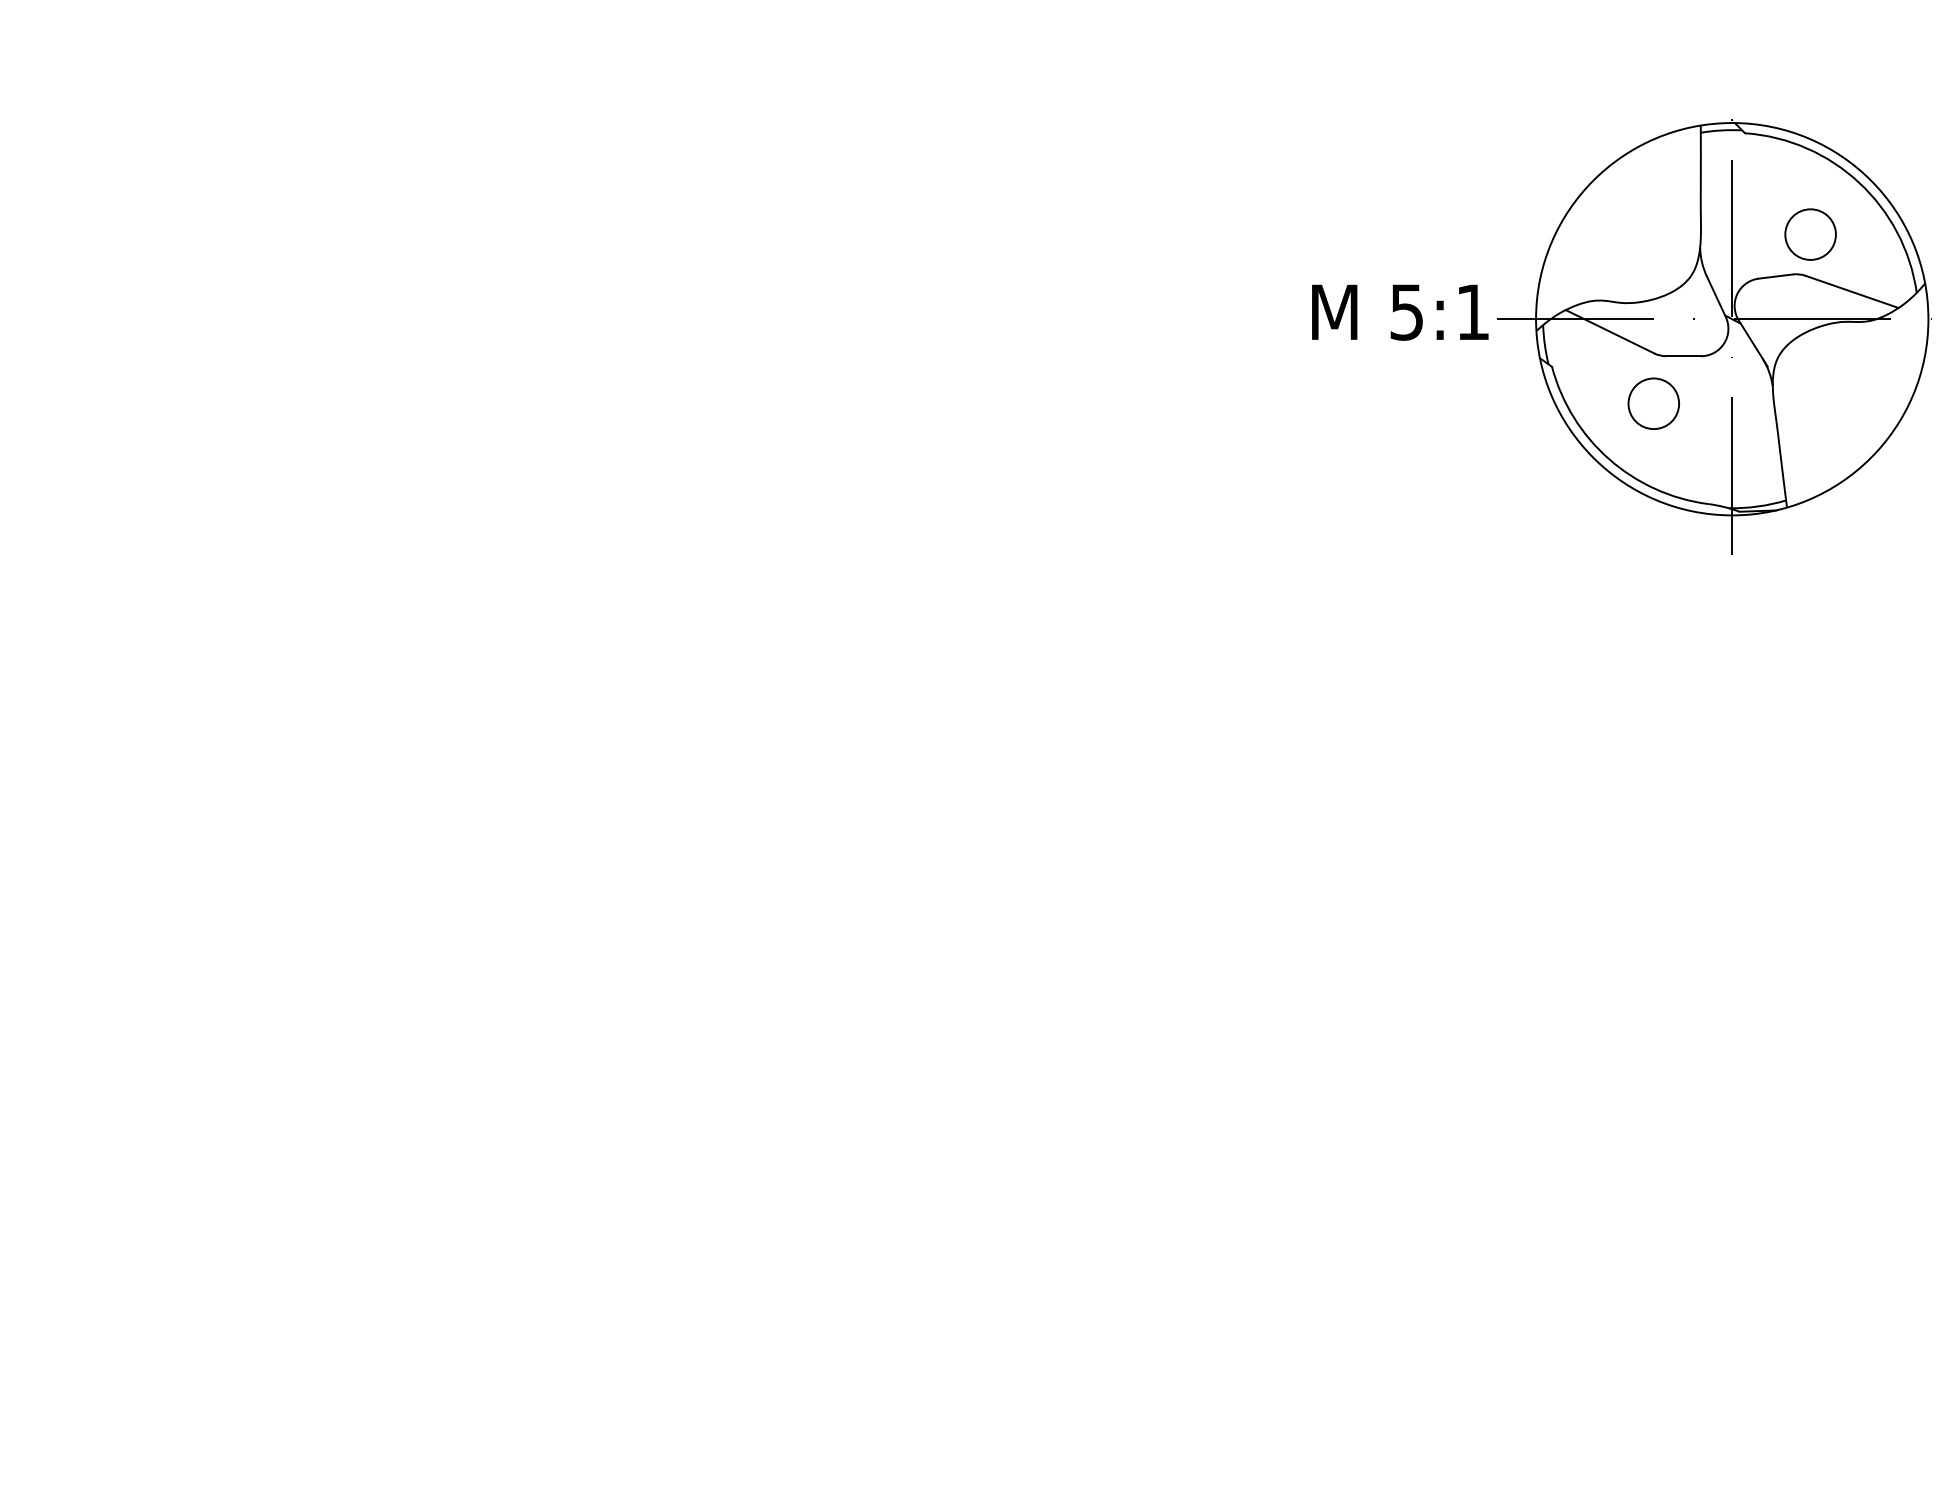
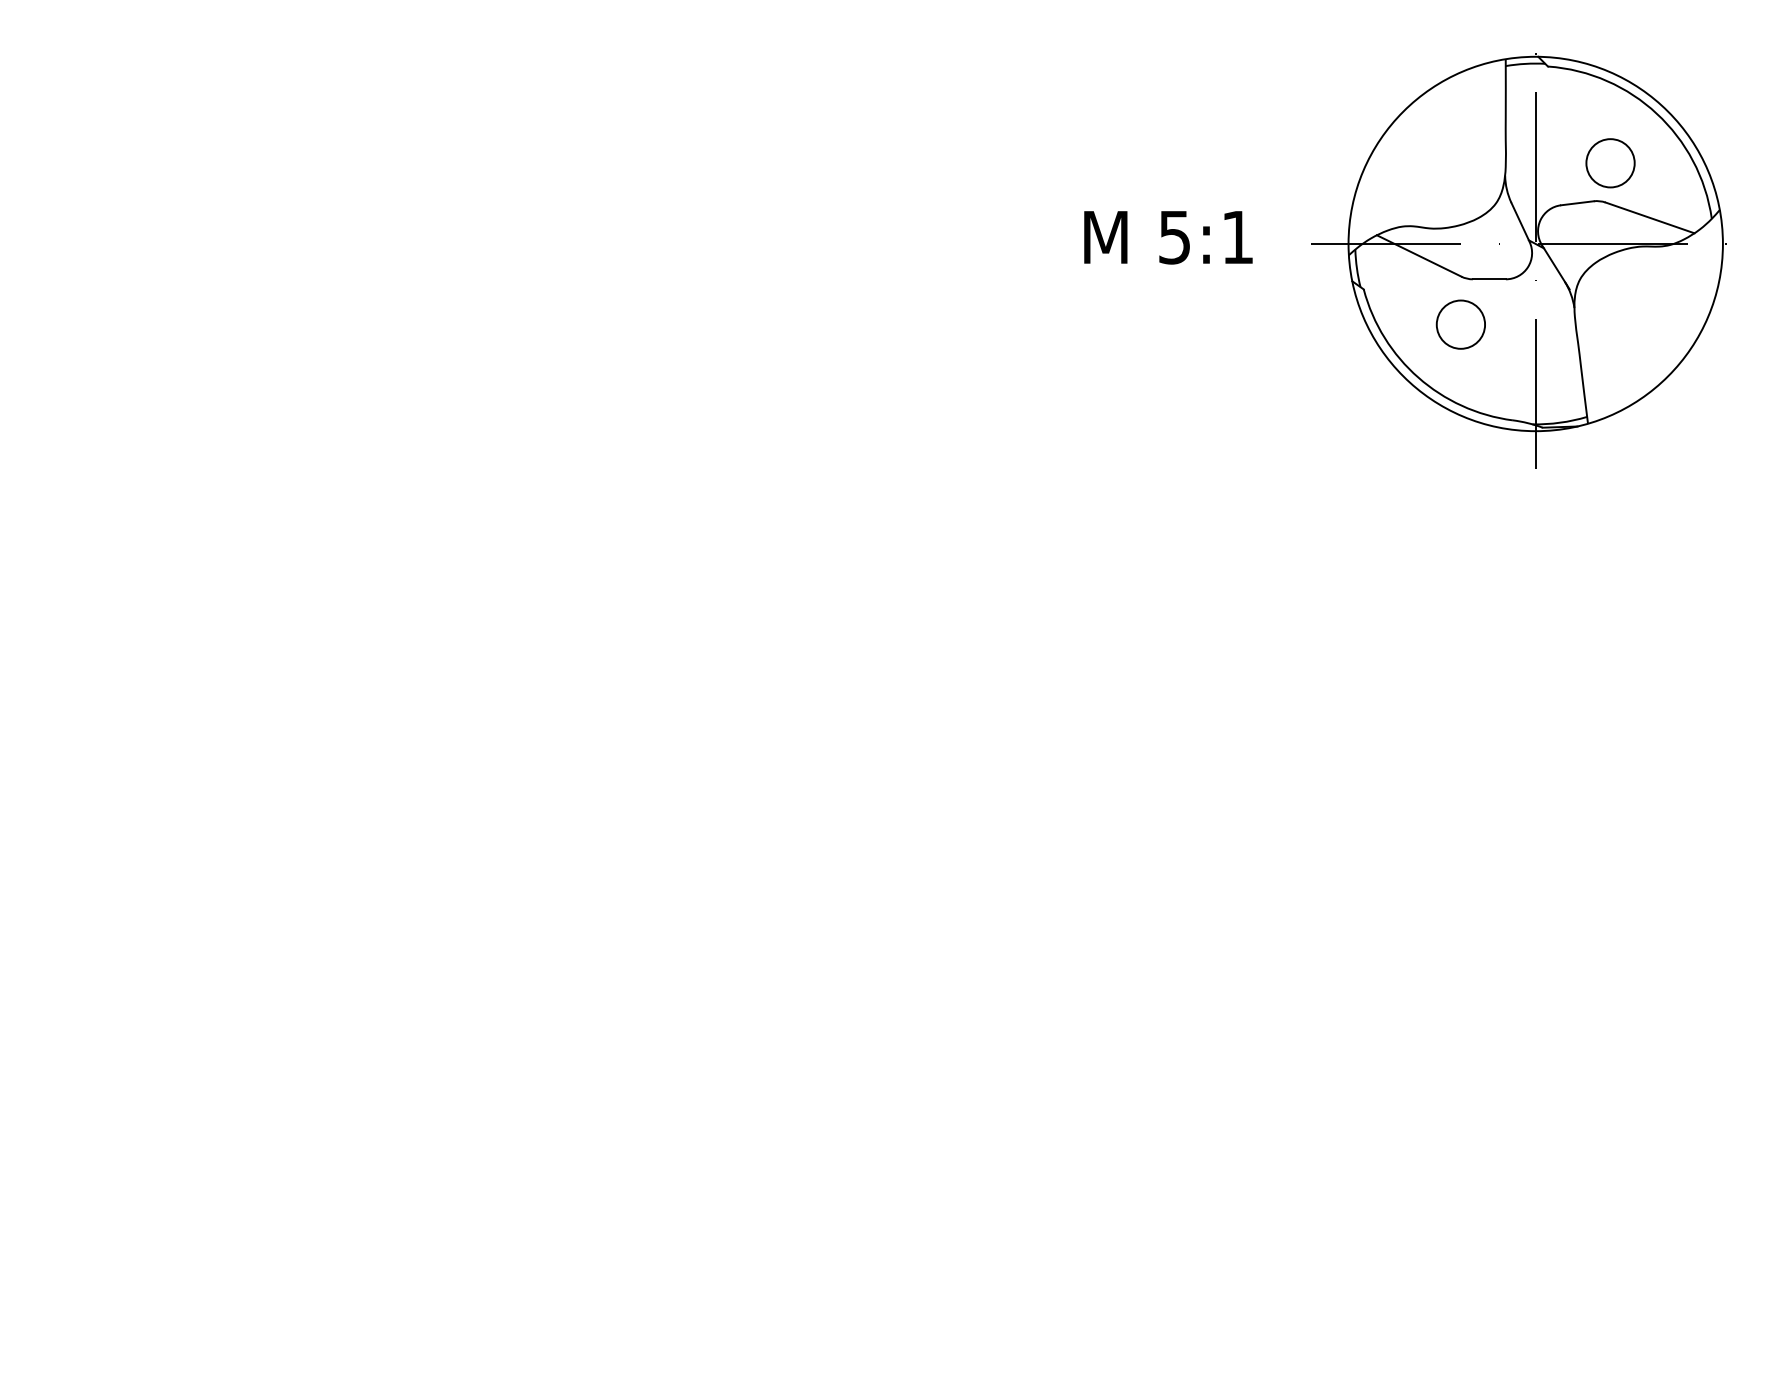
text: (1400, 312) -> (1168, 237), moved

